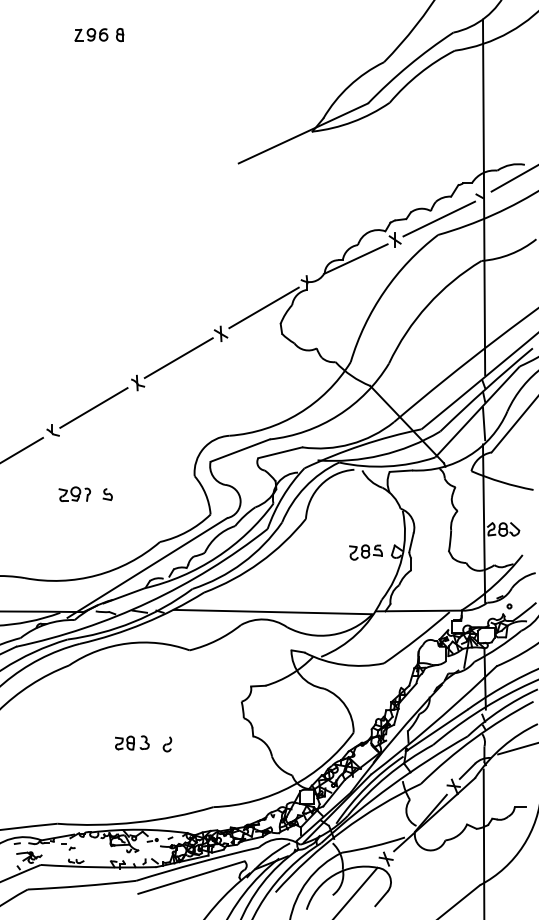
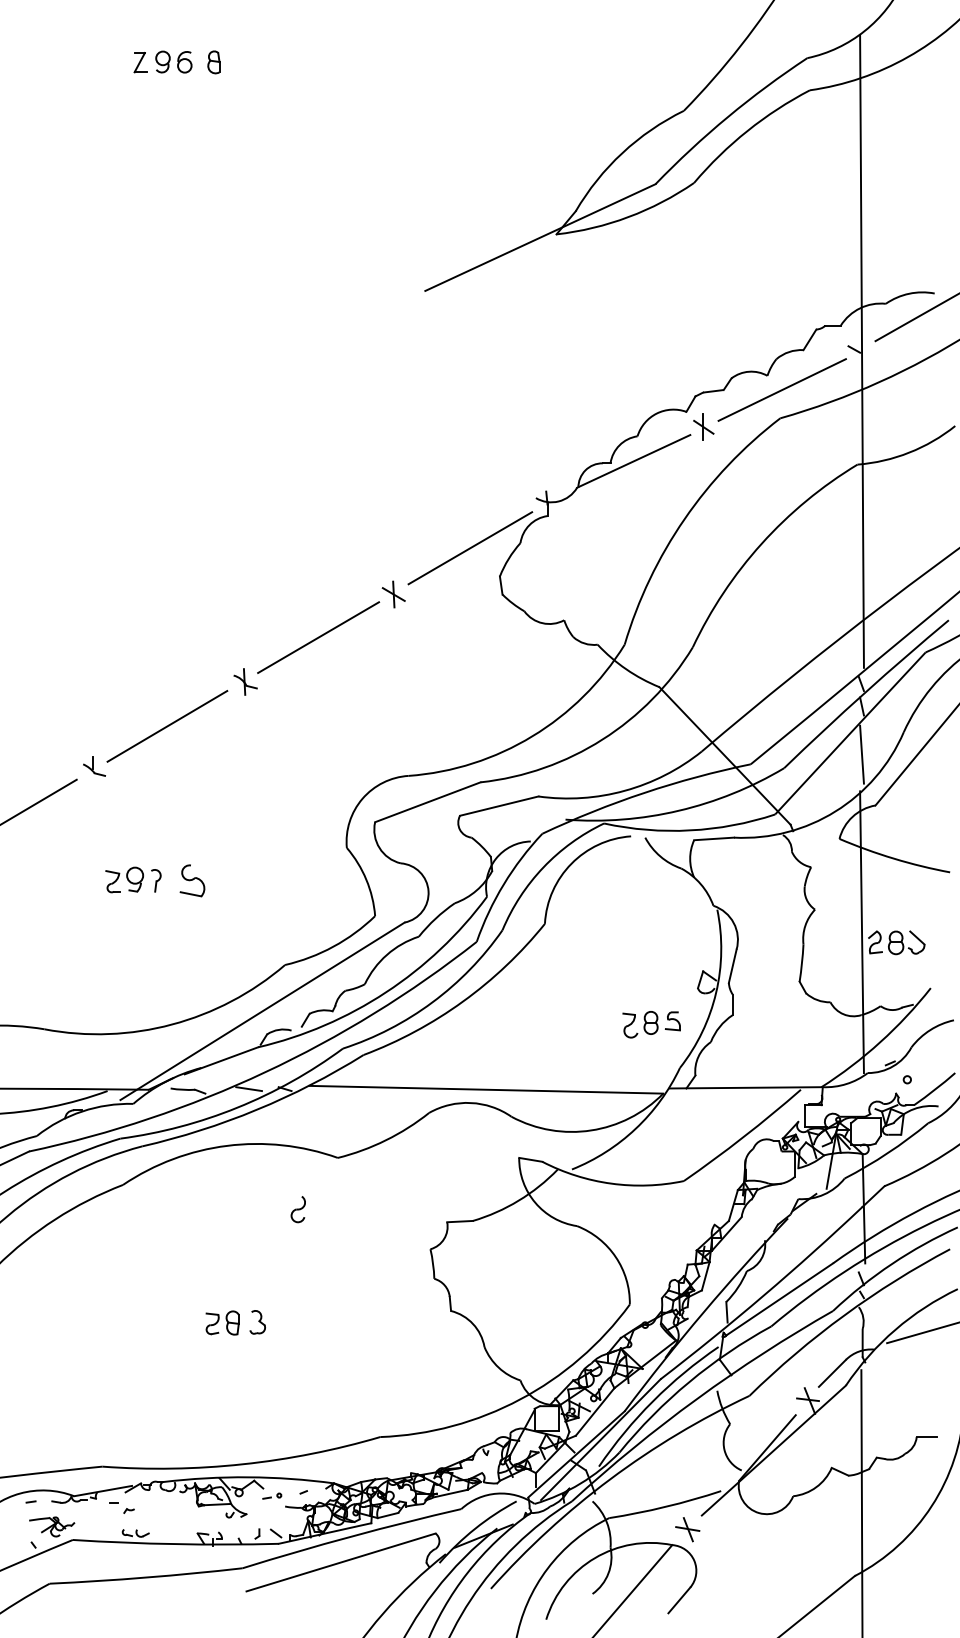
part: (107, 494) -> (191, 880), size x1.6
part: (365, 552) -> (650, 1024), moved
part: (167, 744) -> (298, 1209), moved

